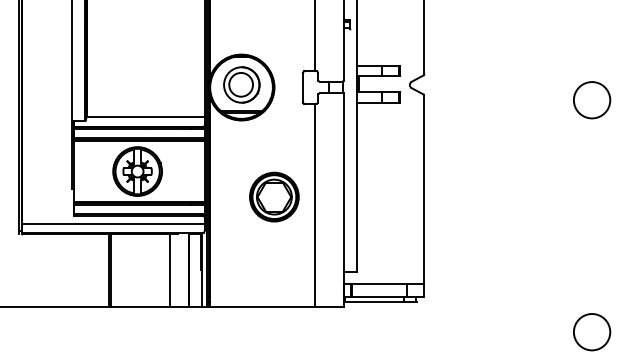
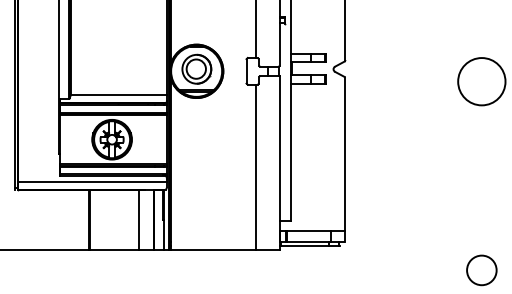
circle: (591, 99) -> (481, 81), size x1.6
part: (274, 197) -> (223, 160), removed

